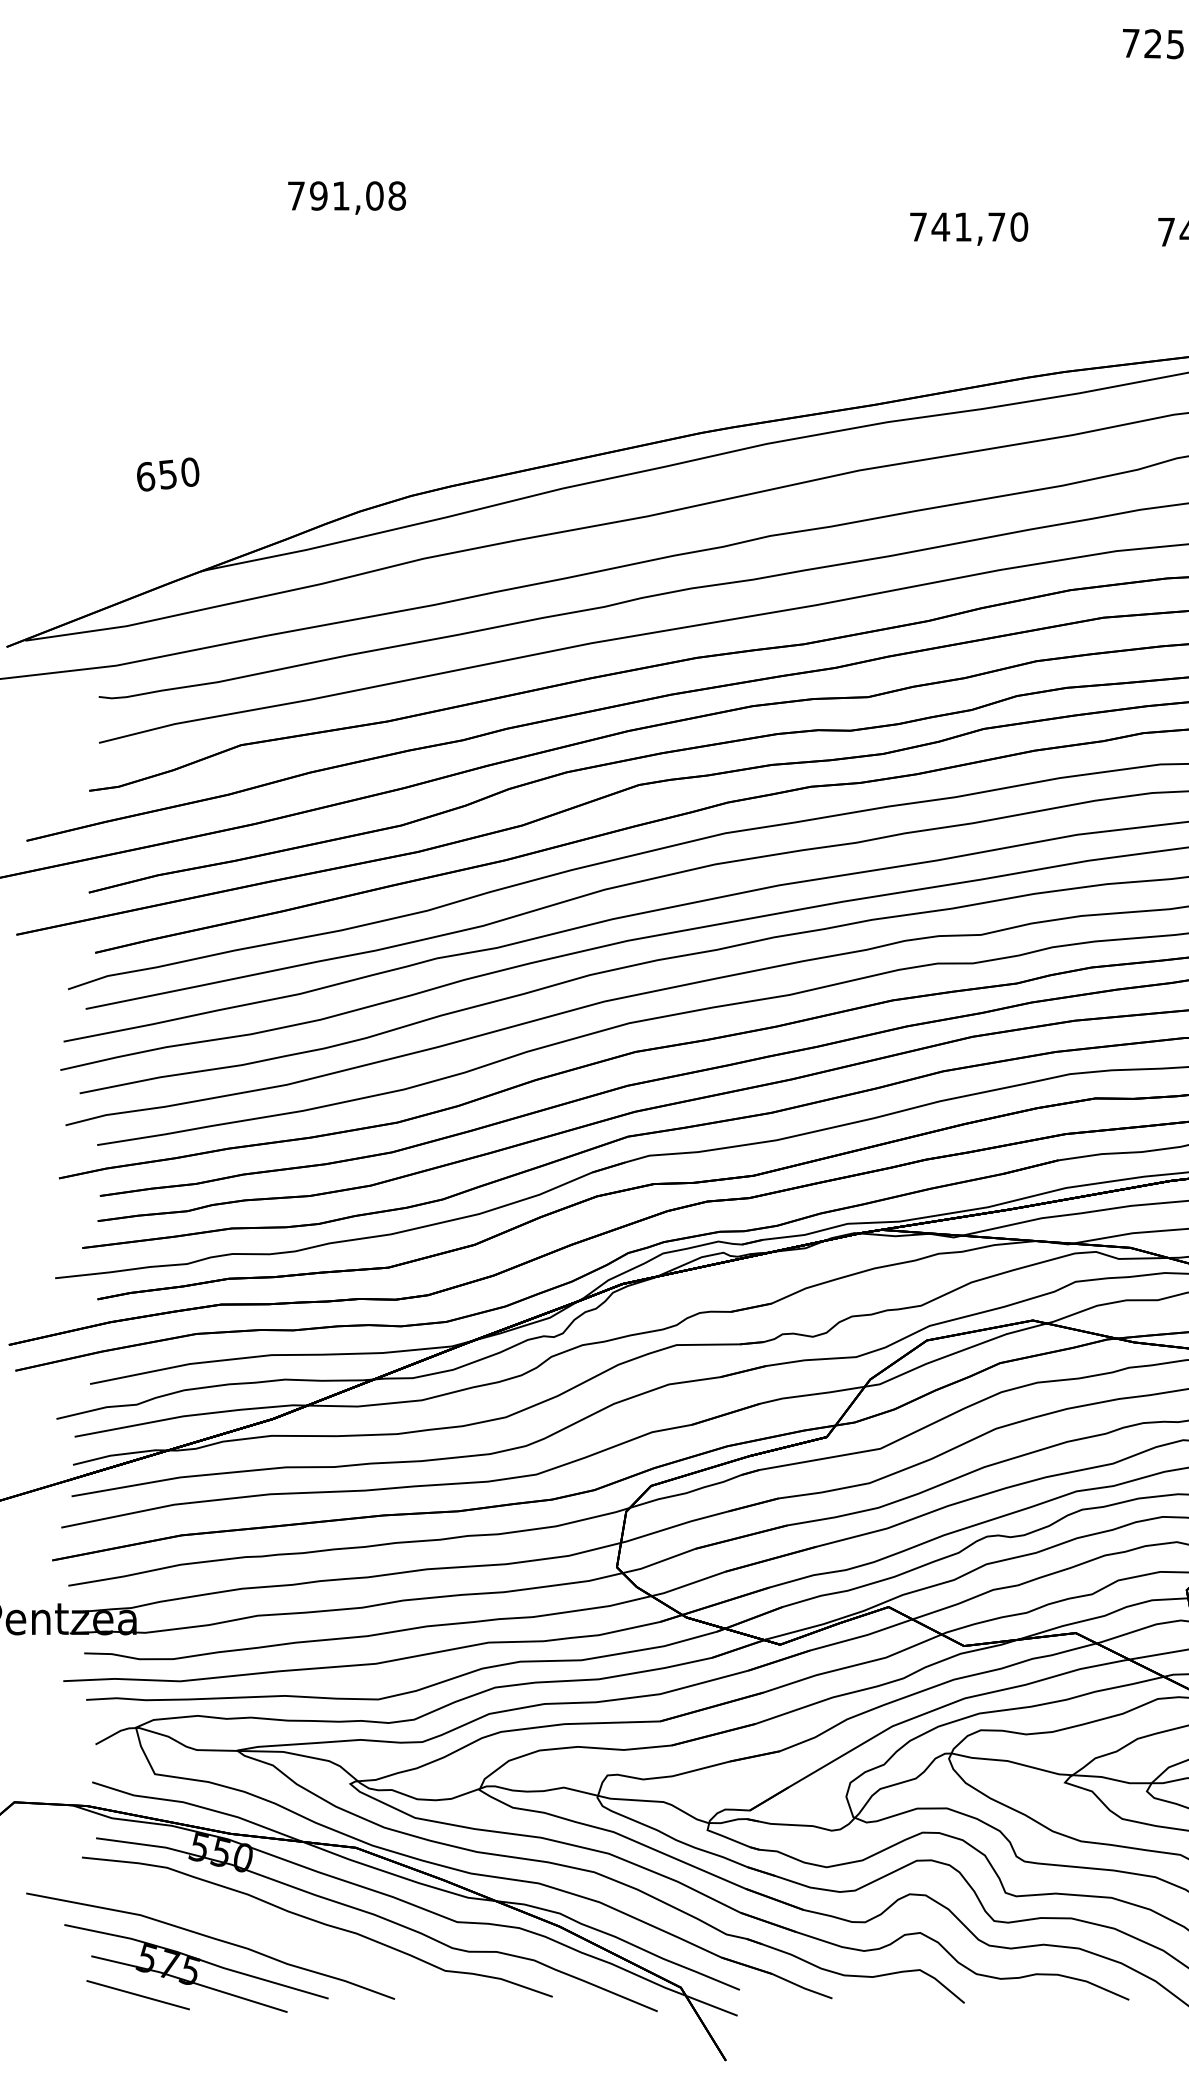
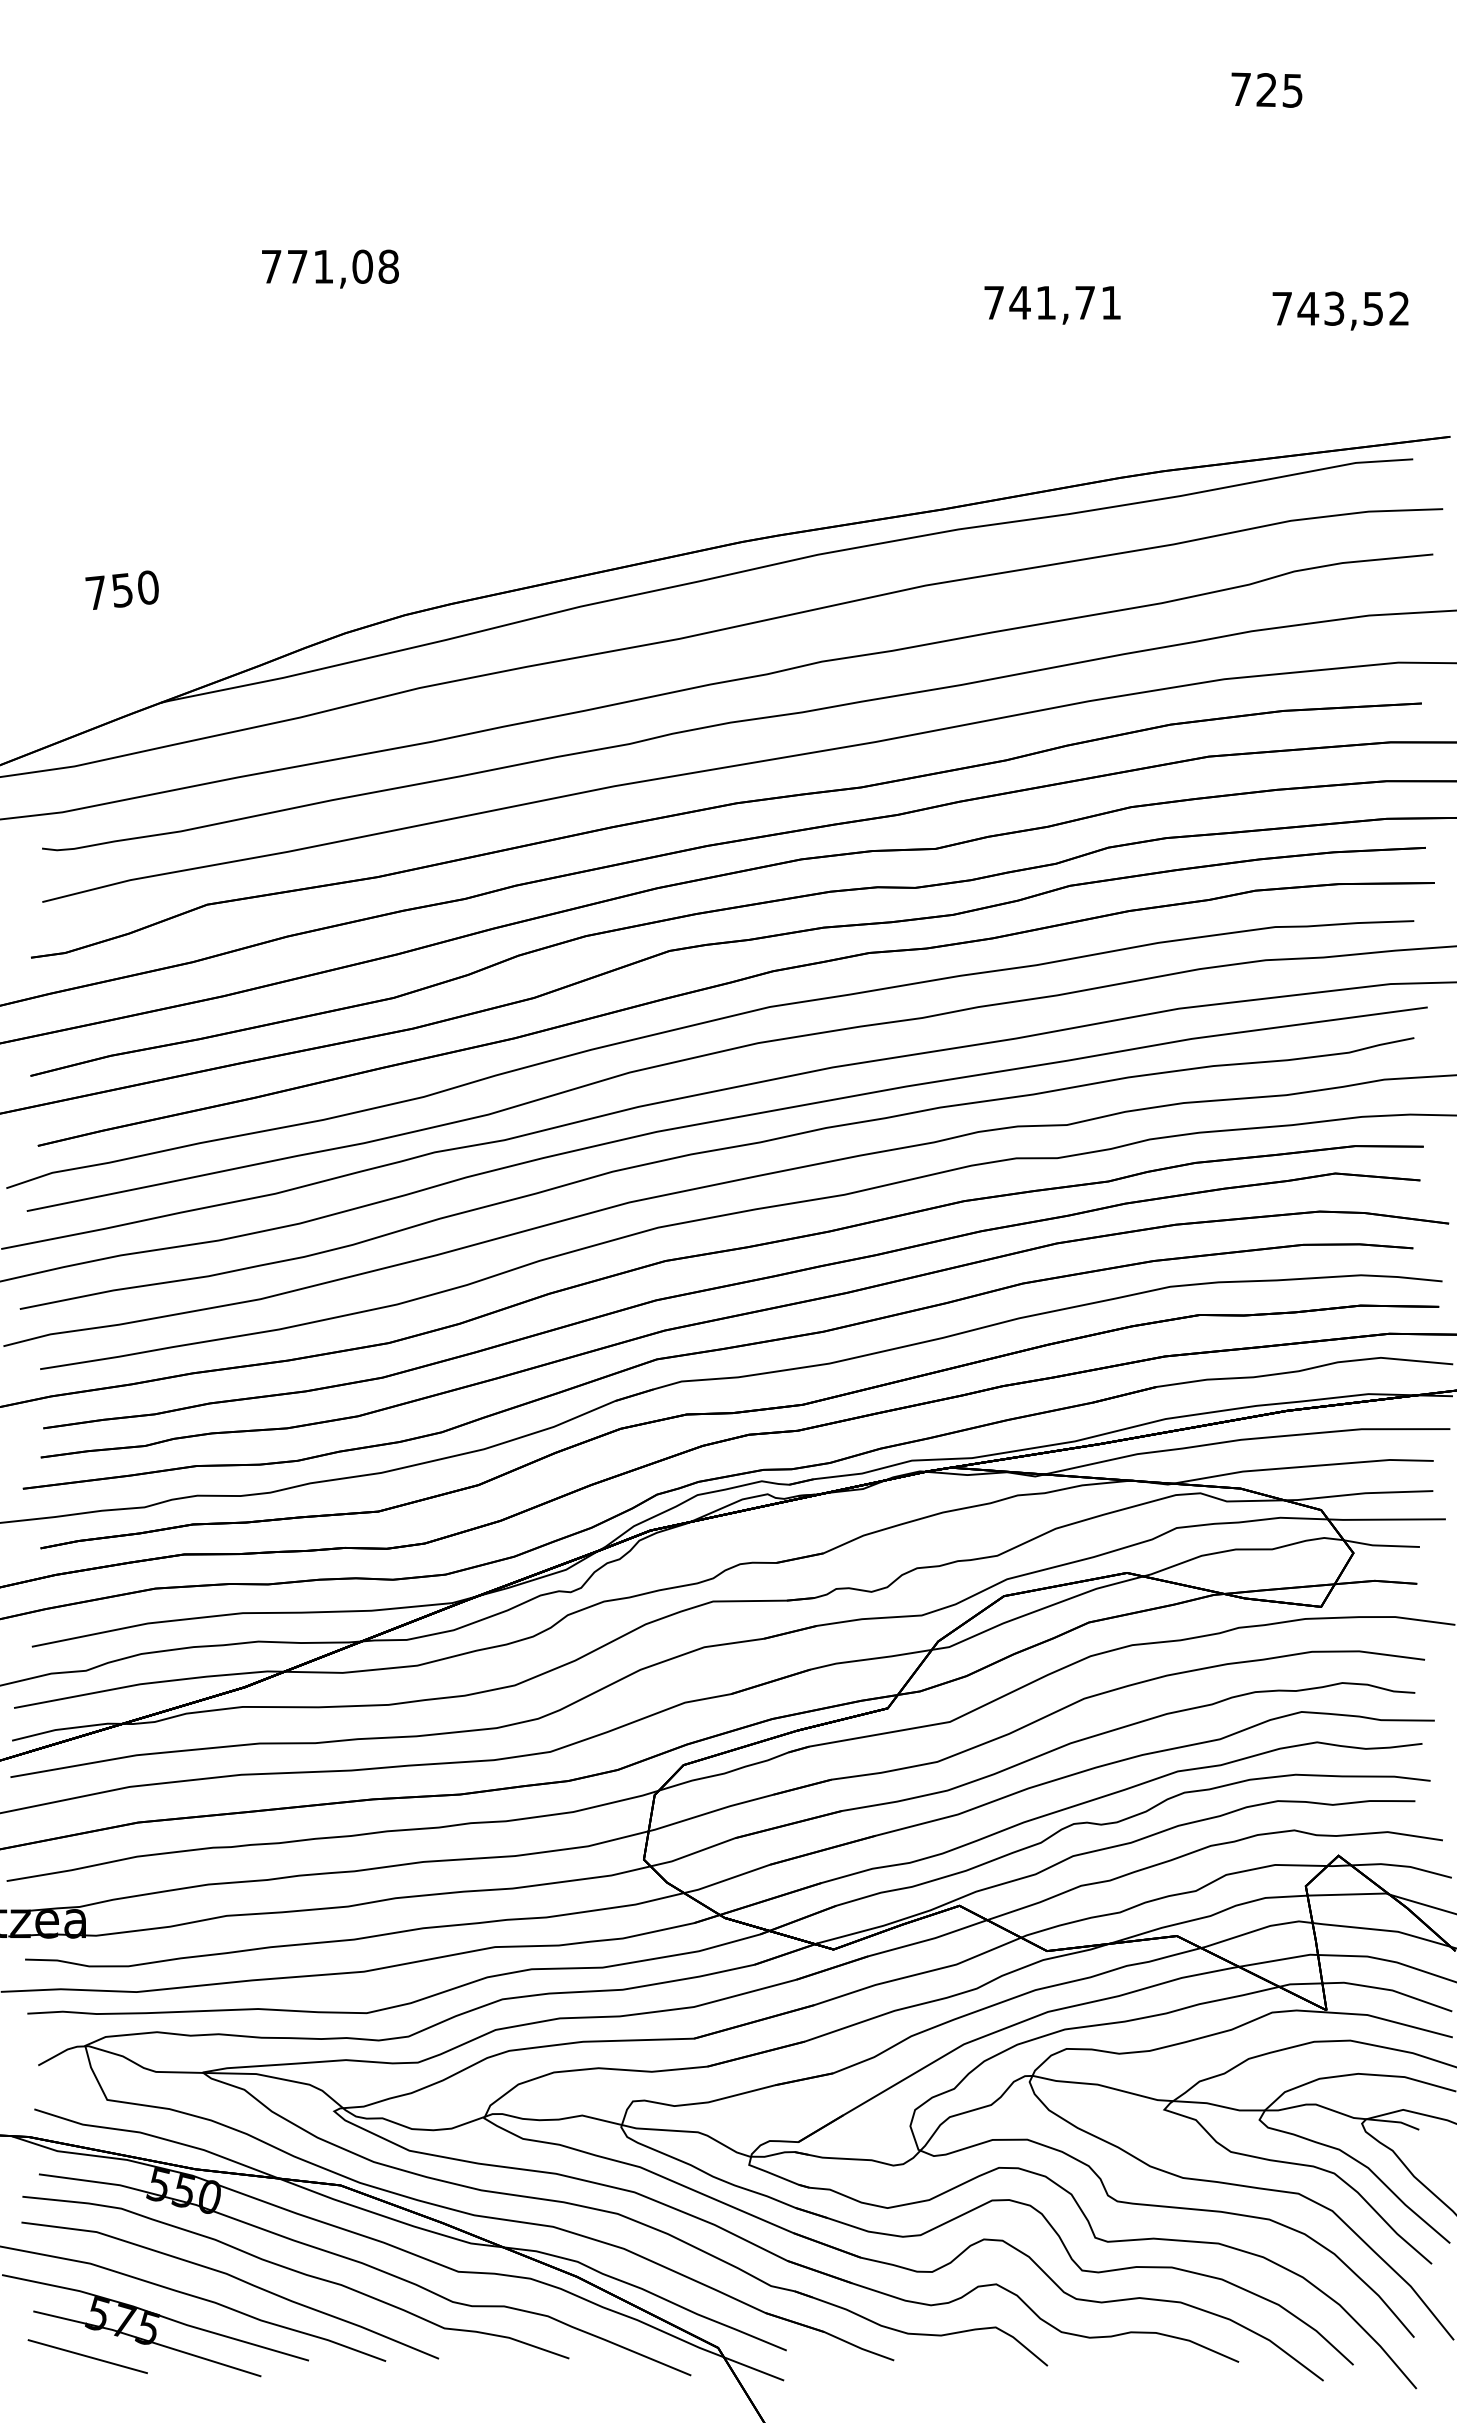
text: (318, 195) -> (297, 266), 791,08 -> 771,08
text: (1019, 226) -> (1111, 302), 741,70 -> 741,71
text: (145, 476) -> (96, 592), 650 -> 750
curve: (266, 1928) -> (236, 2279), added

